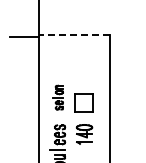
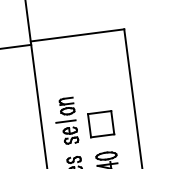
line: (74, 34) -> (77, 35), dashed -> solid
part: (57, 97) -> (65, 121), size x1.43

